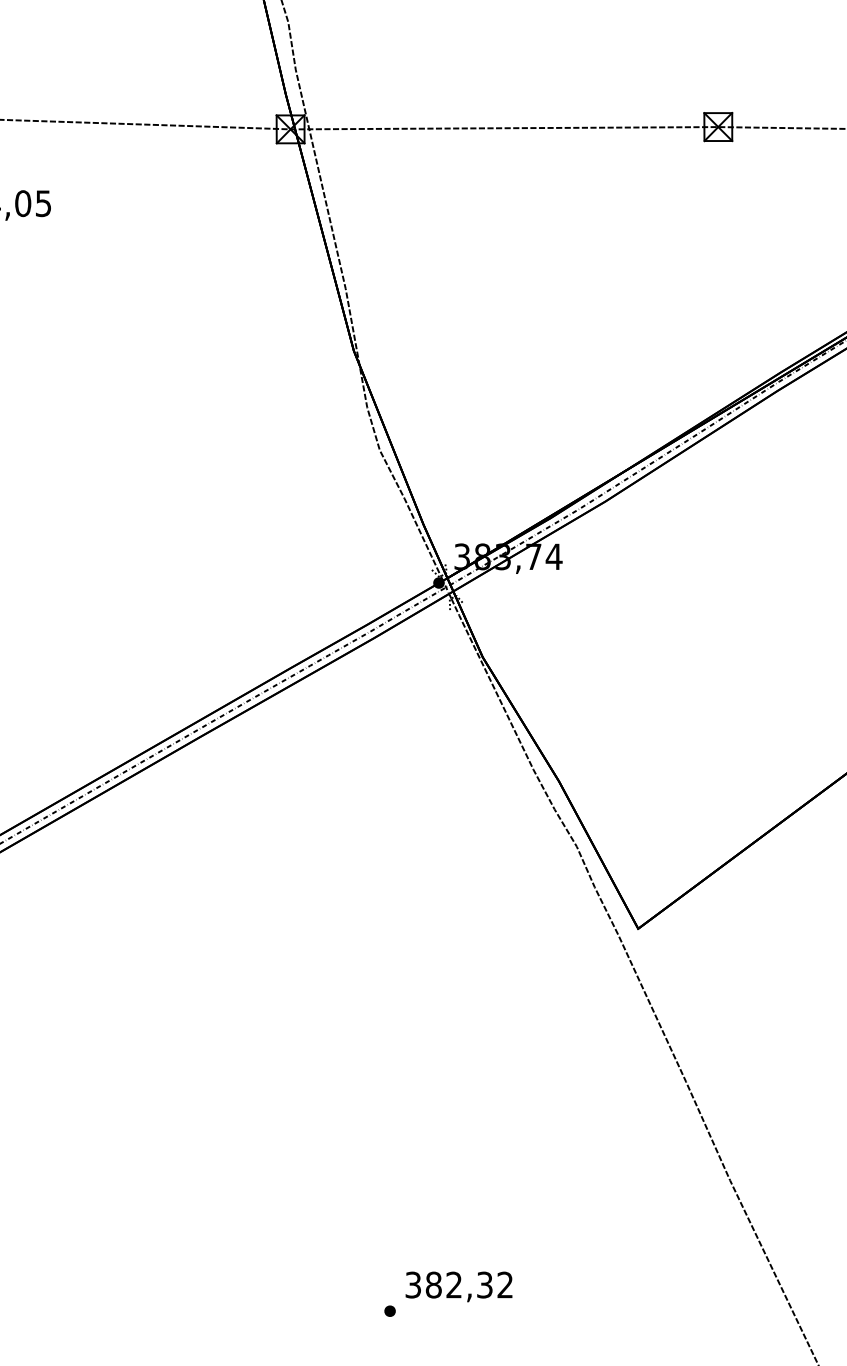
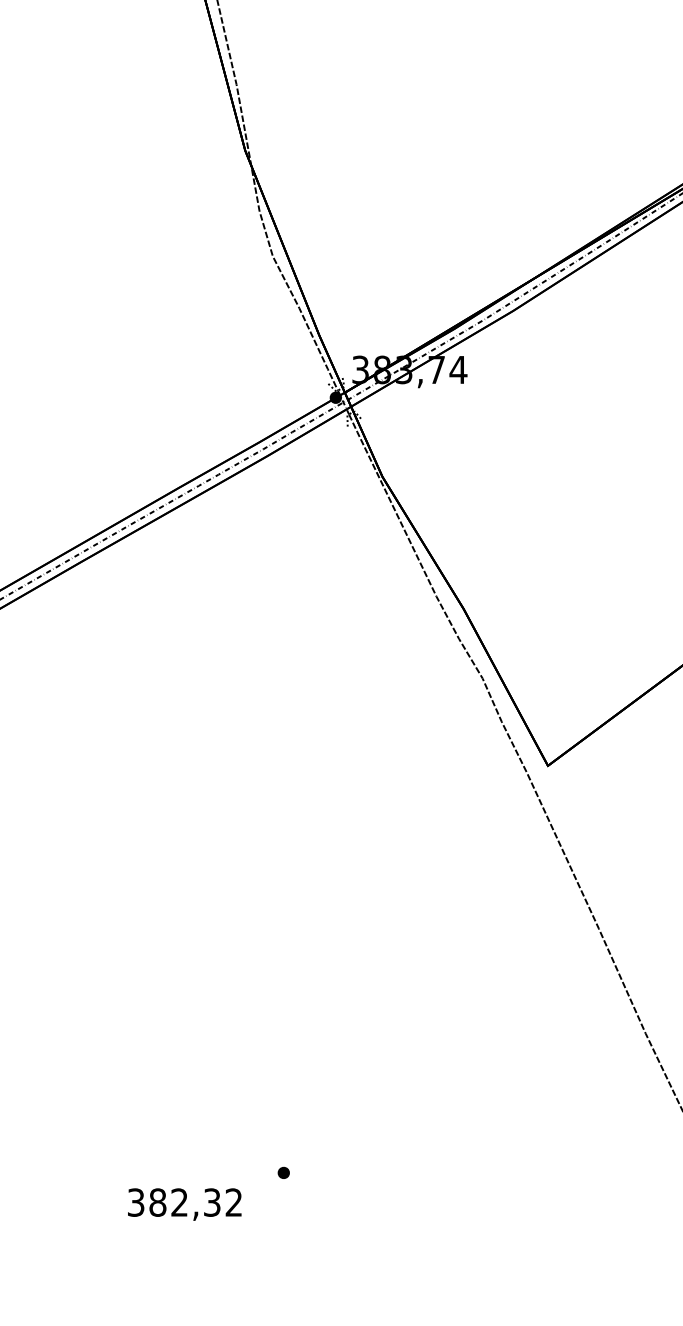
text: (458, 1286) -> (184, 1204), moved

